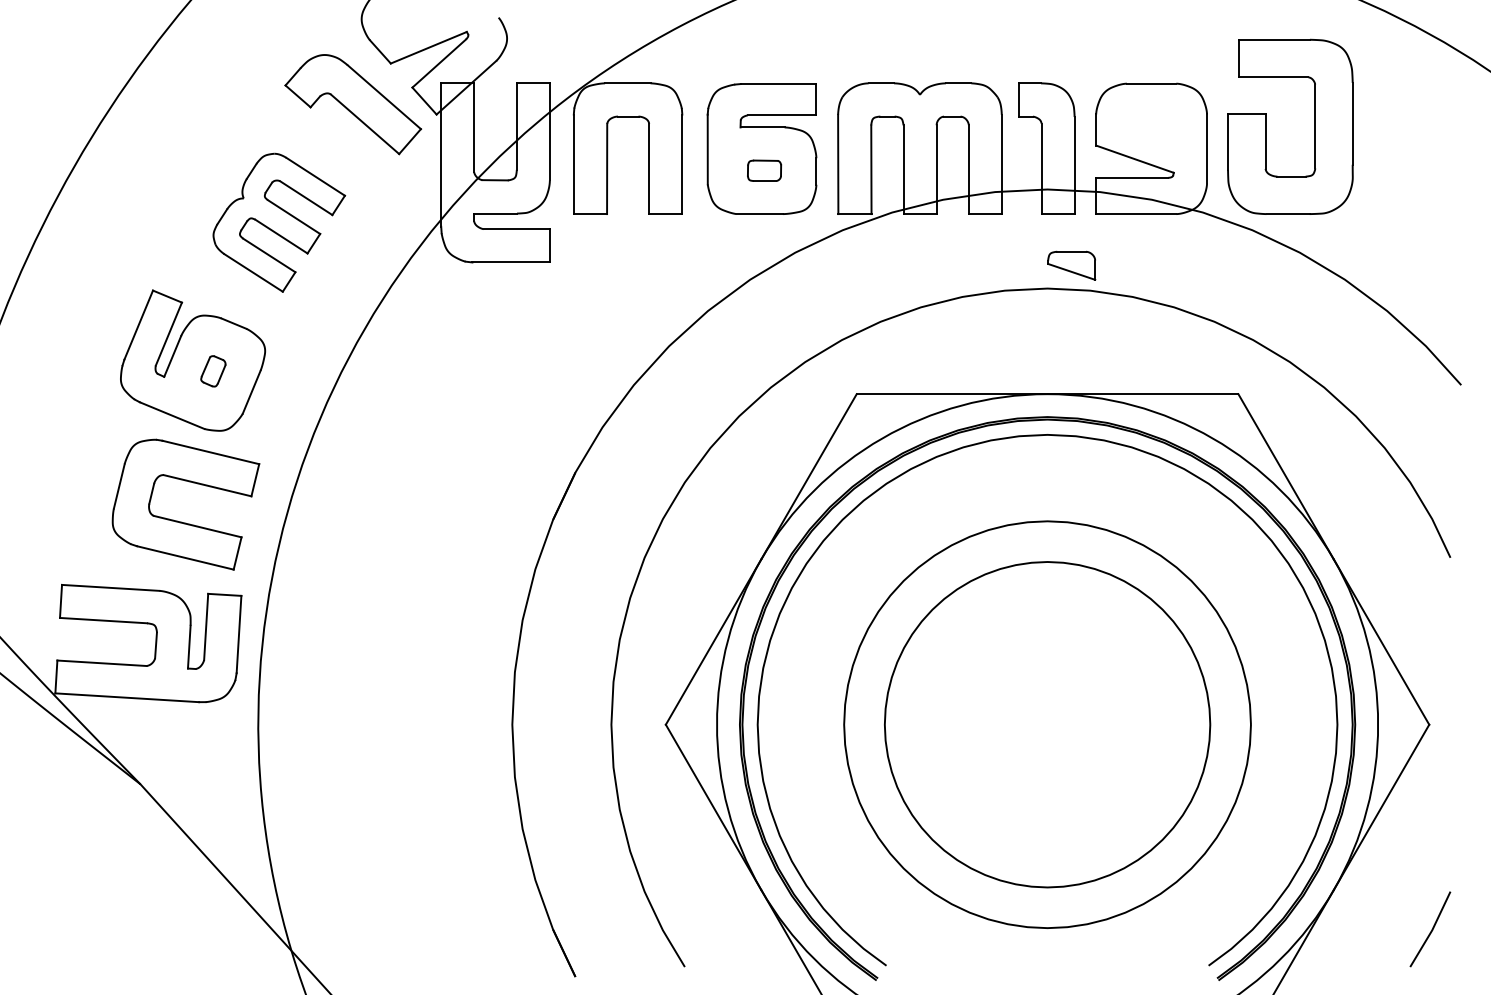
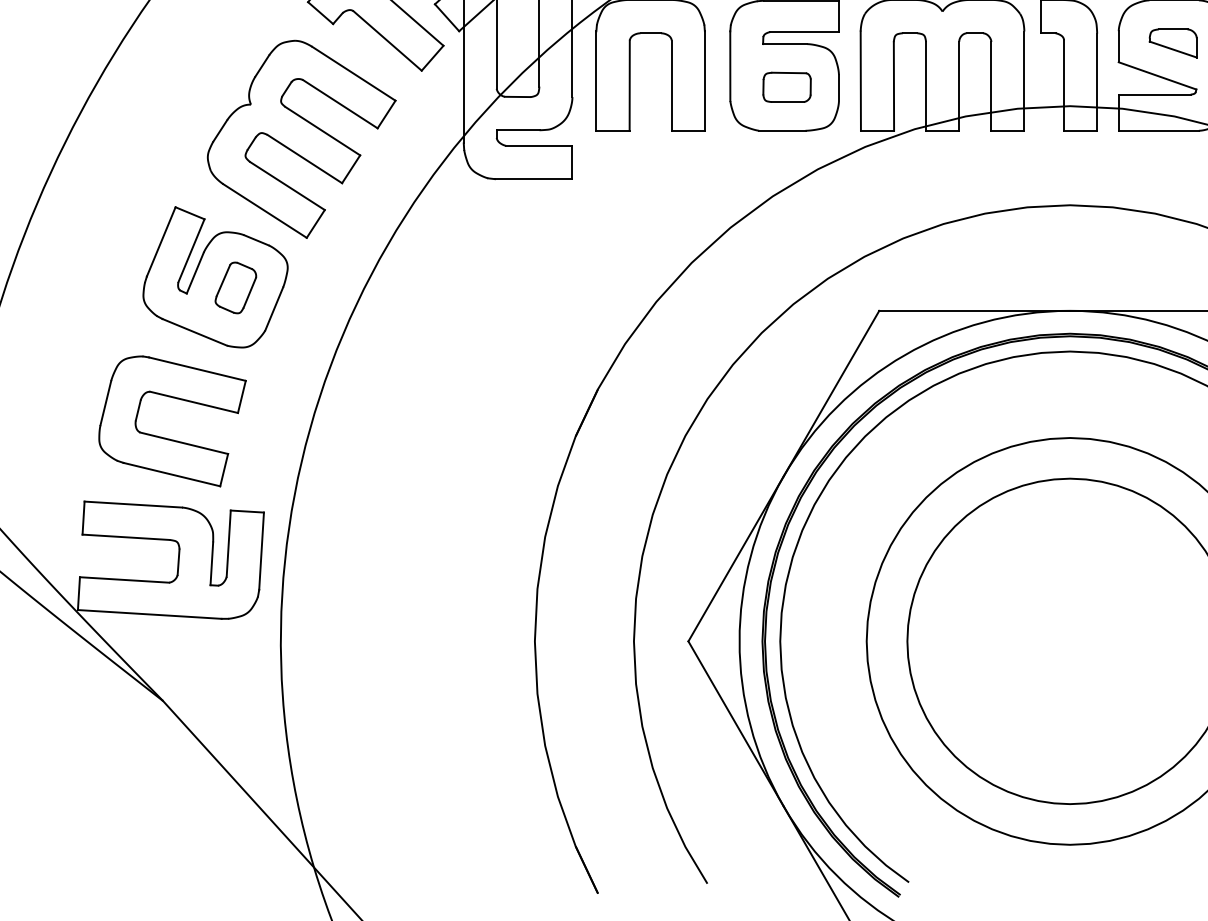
part: (764, 170) -> (787, 87), size x1.43
part: (279, 222) -> (302, 139), size x1.43
part: (1071, 265) -> (1173, 43), moved
part: (213, 371) -> (236, 288), size x1.67
part: (181, 521) -> (168, 438), moved

